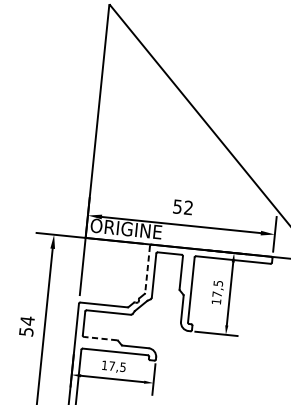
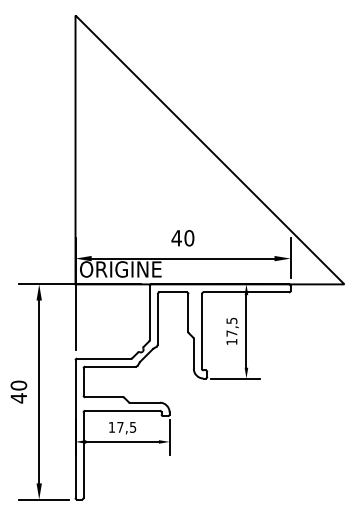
text: (182, 207) -> (182, 238), 52 -> 40
line: (147, 269) -> (149, 313), dashed -> solid
text: (26, 325) -> (18, 391), 54 -> 40
line: (99, 338) -> (103, 397), dashed -> solid

